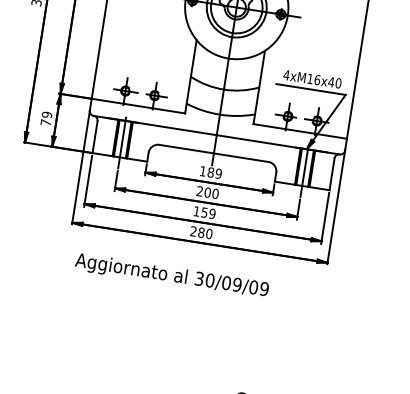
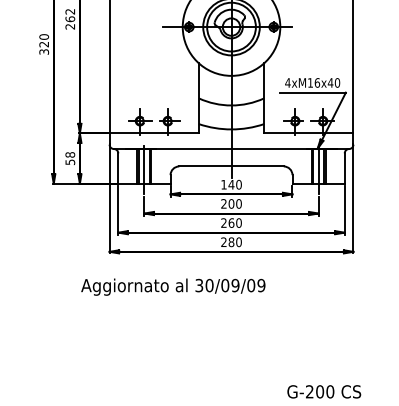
text: (46, 118) -> (70, 158), 79 -> 58
text: (214, 172) -> (234, 184), 189 -> 140
text: (204, 212) -> (231, 222), 159 -> 260
text: (172, 275) -> (173, 286), moved

